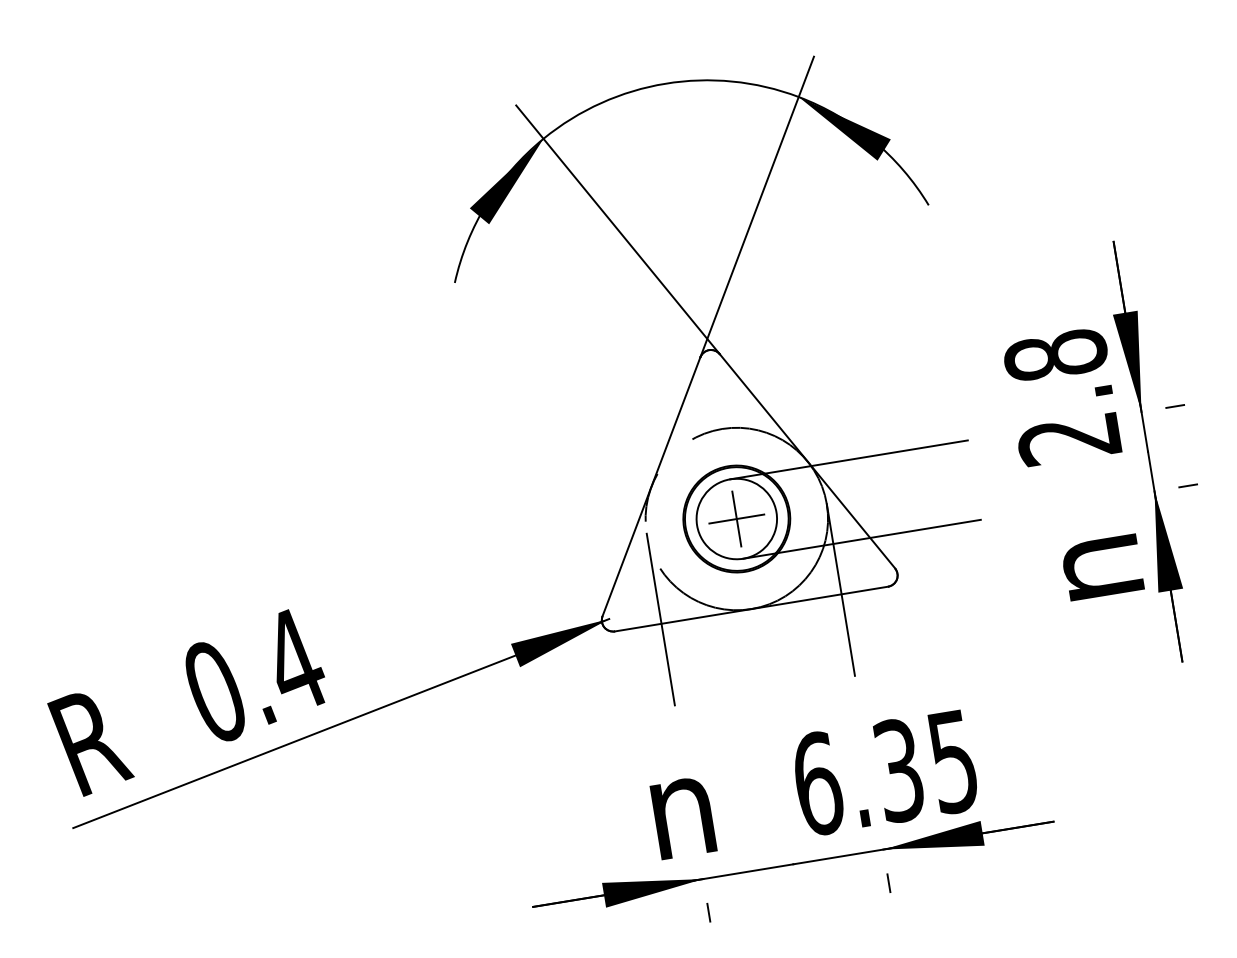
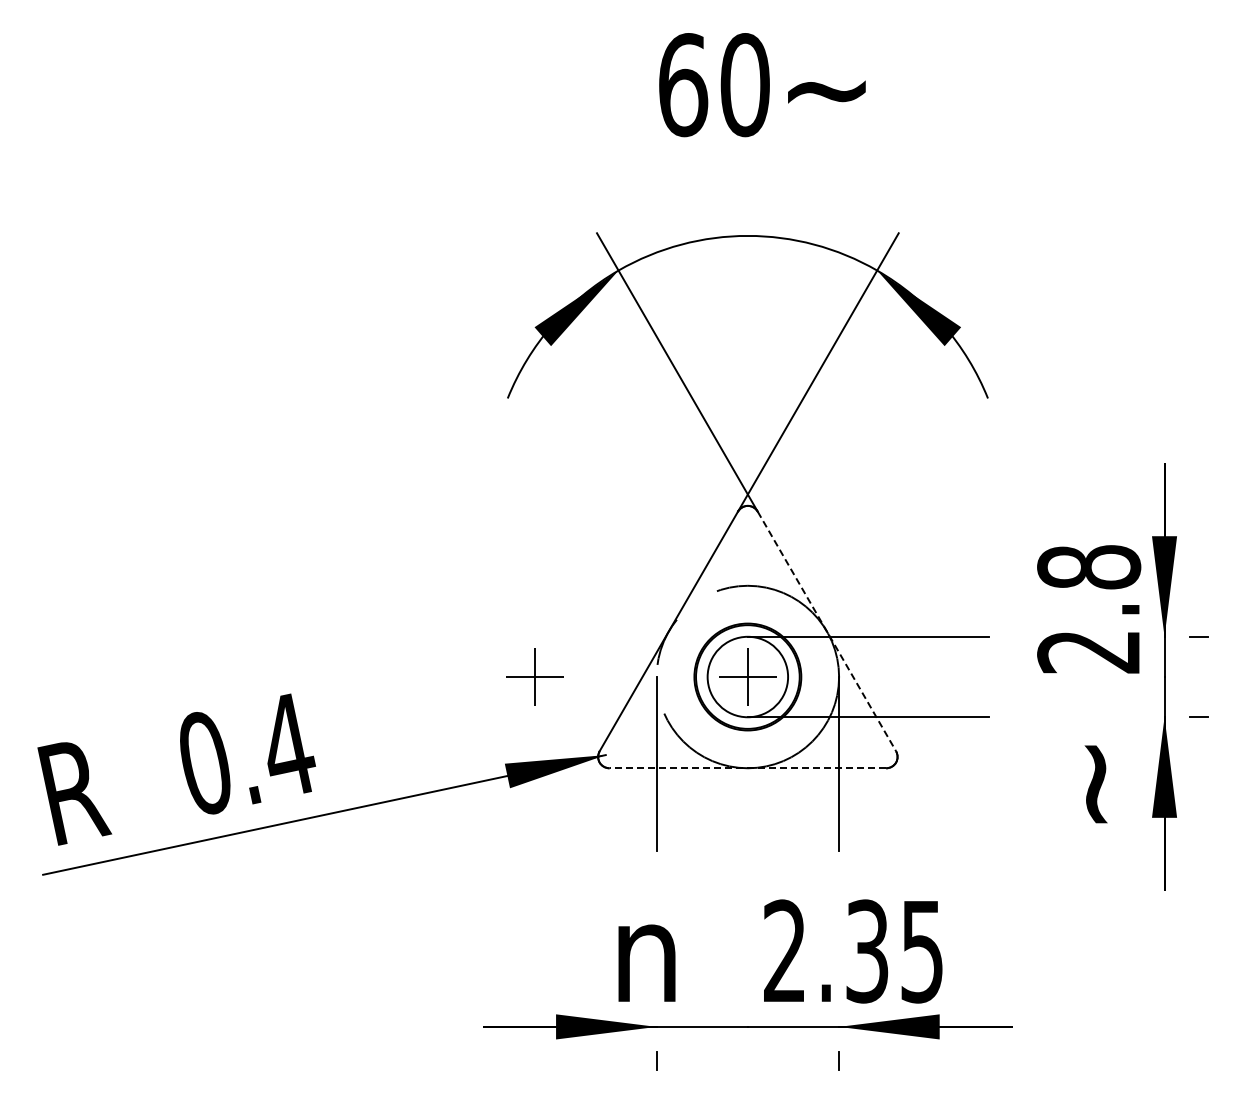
line: (808, 461) -> (827, 631), solid -> dashed
part: (526, 552) -> (534, 676), added
text: (1102, 568) -> (1100, 784), n -> ~
line: (751, 609) -> (747, 768), solid -> dashed
text: (818, 783) -> (785, 951), 6.35 -> 2.35

